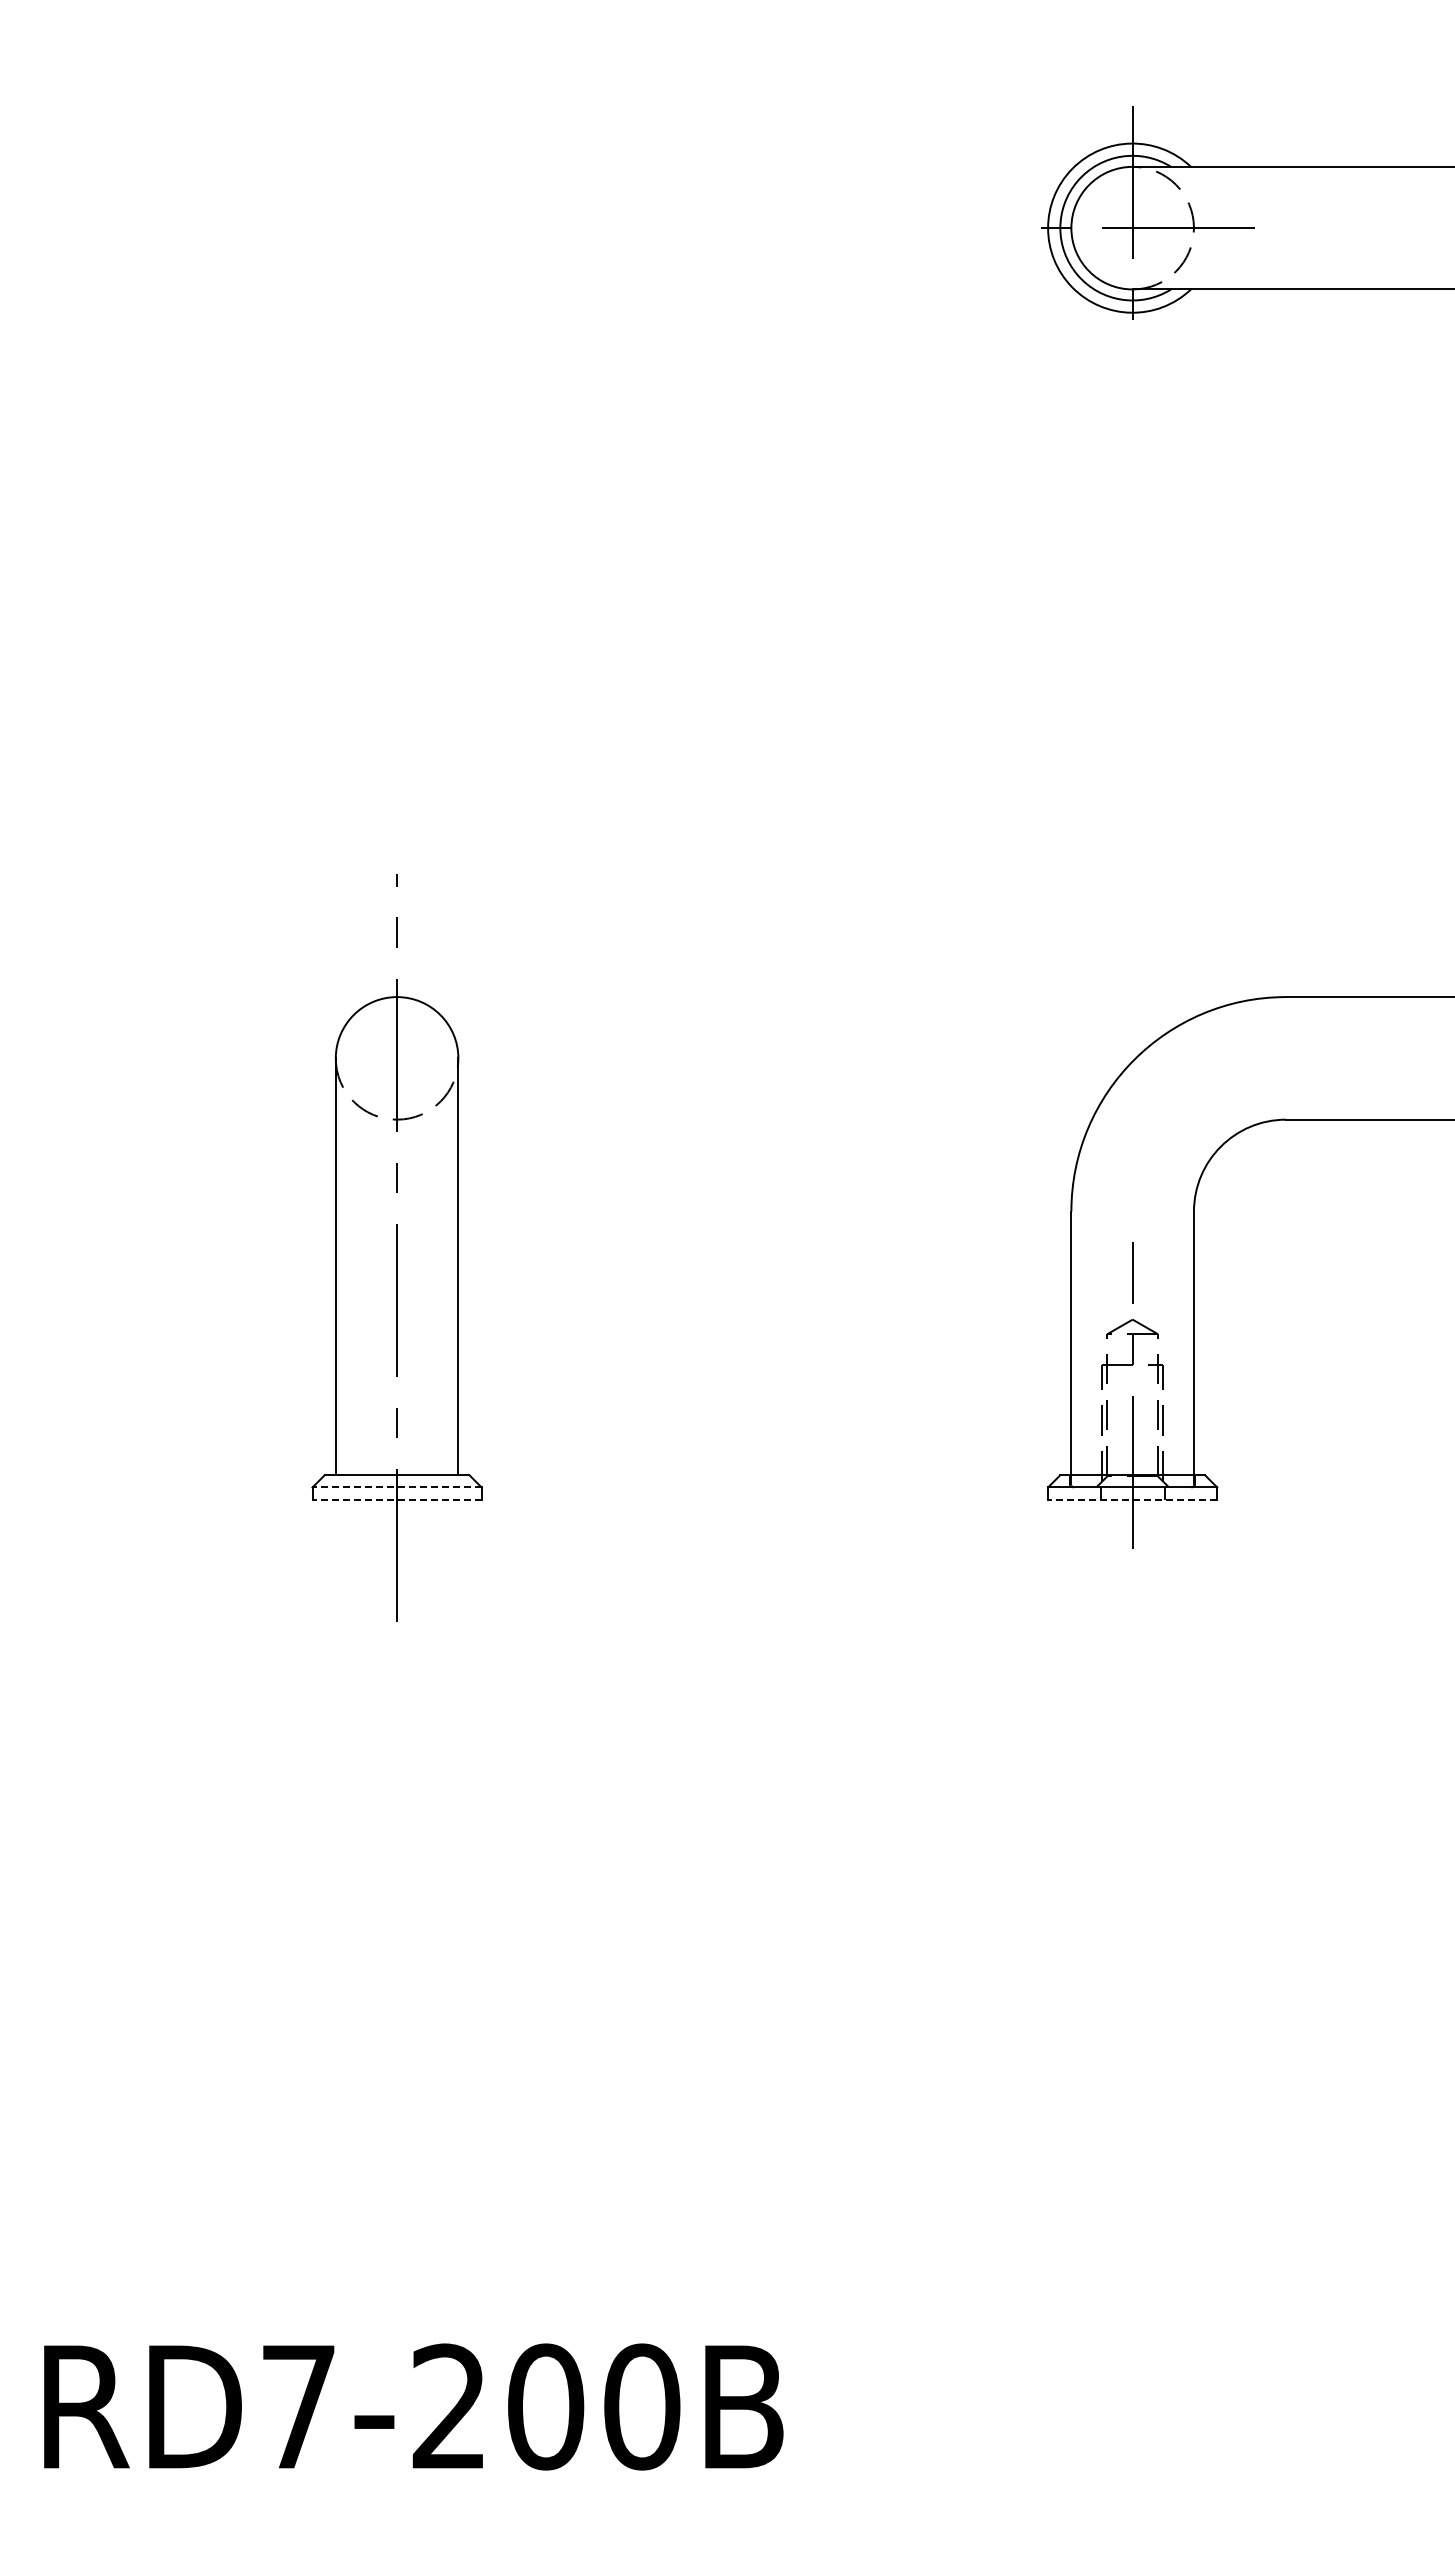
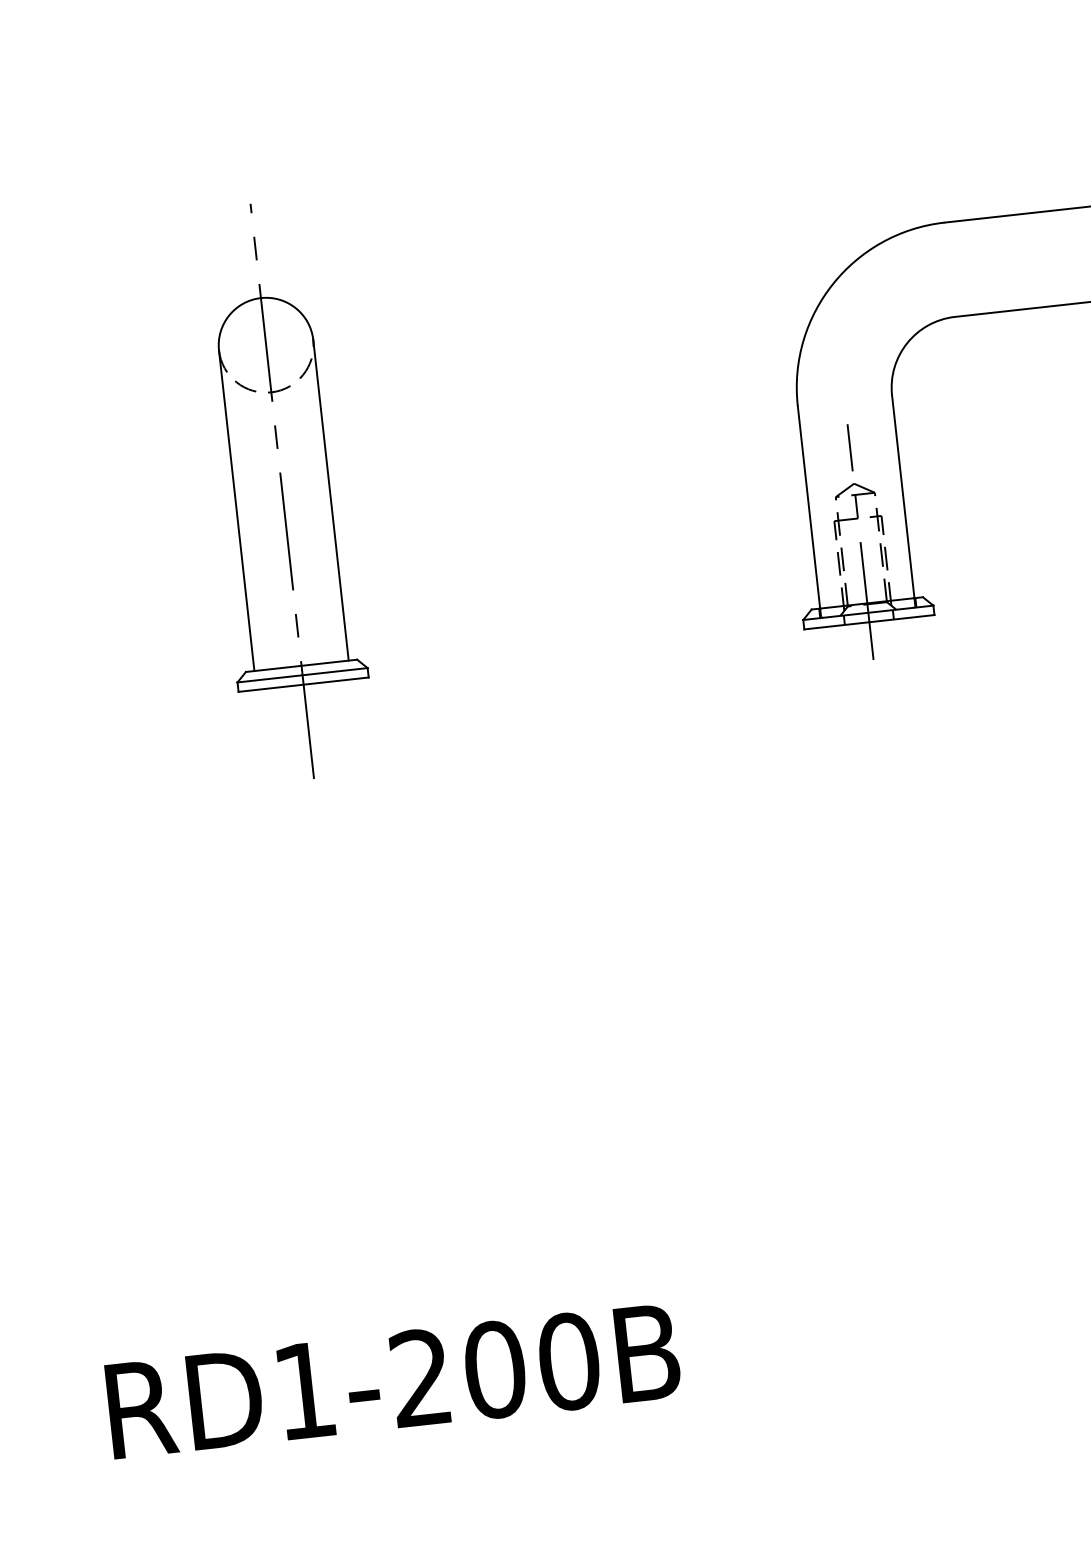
line: (397, 1487) -> (302, 675), dashed -> solid
line: (397, 1499) -> (303, 684), dashed -> solid
line: (1132, 1499) -> (869, 622), dashed -> solid
text: (298, 2406) -> (304, 1390), RD7-200B -> RD1-200B

